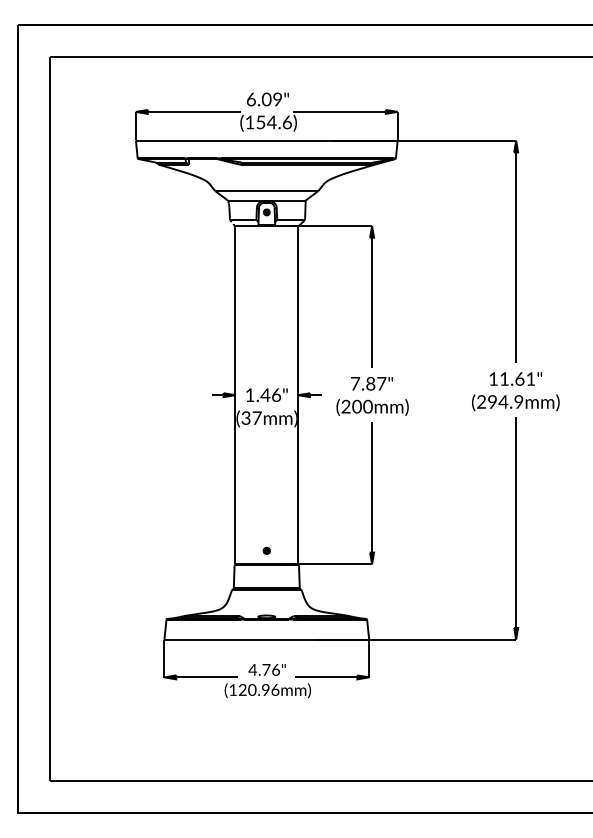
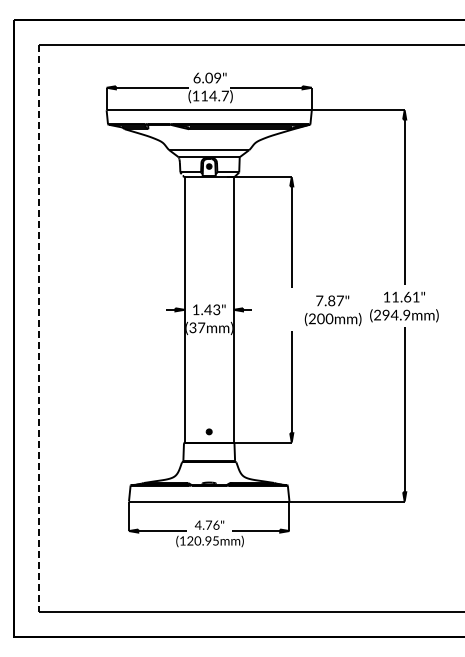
text: (273, 121) -> (214, 95), (154.6) -> (114.7)
text: (276, 394) -> (216, 309), 1.46" -> 1.43"
text: (371, 396) -> (332, 310), moved
line: (50, 419) -> (39, 328), solid -> dashed
text: (276, 689) -> (216, 540), (120.96mm) -> (120.95mm)

